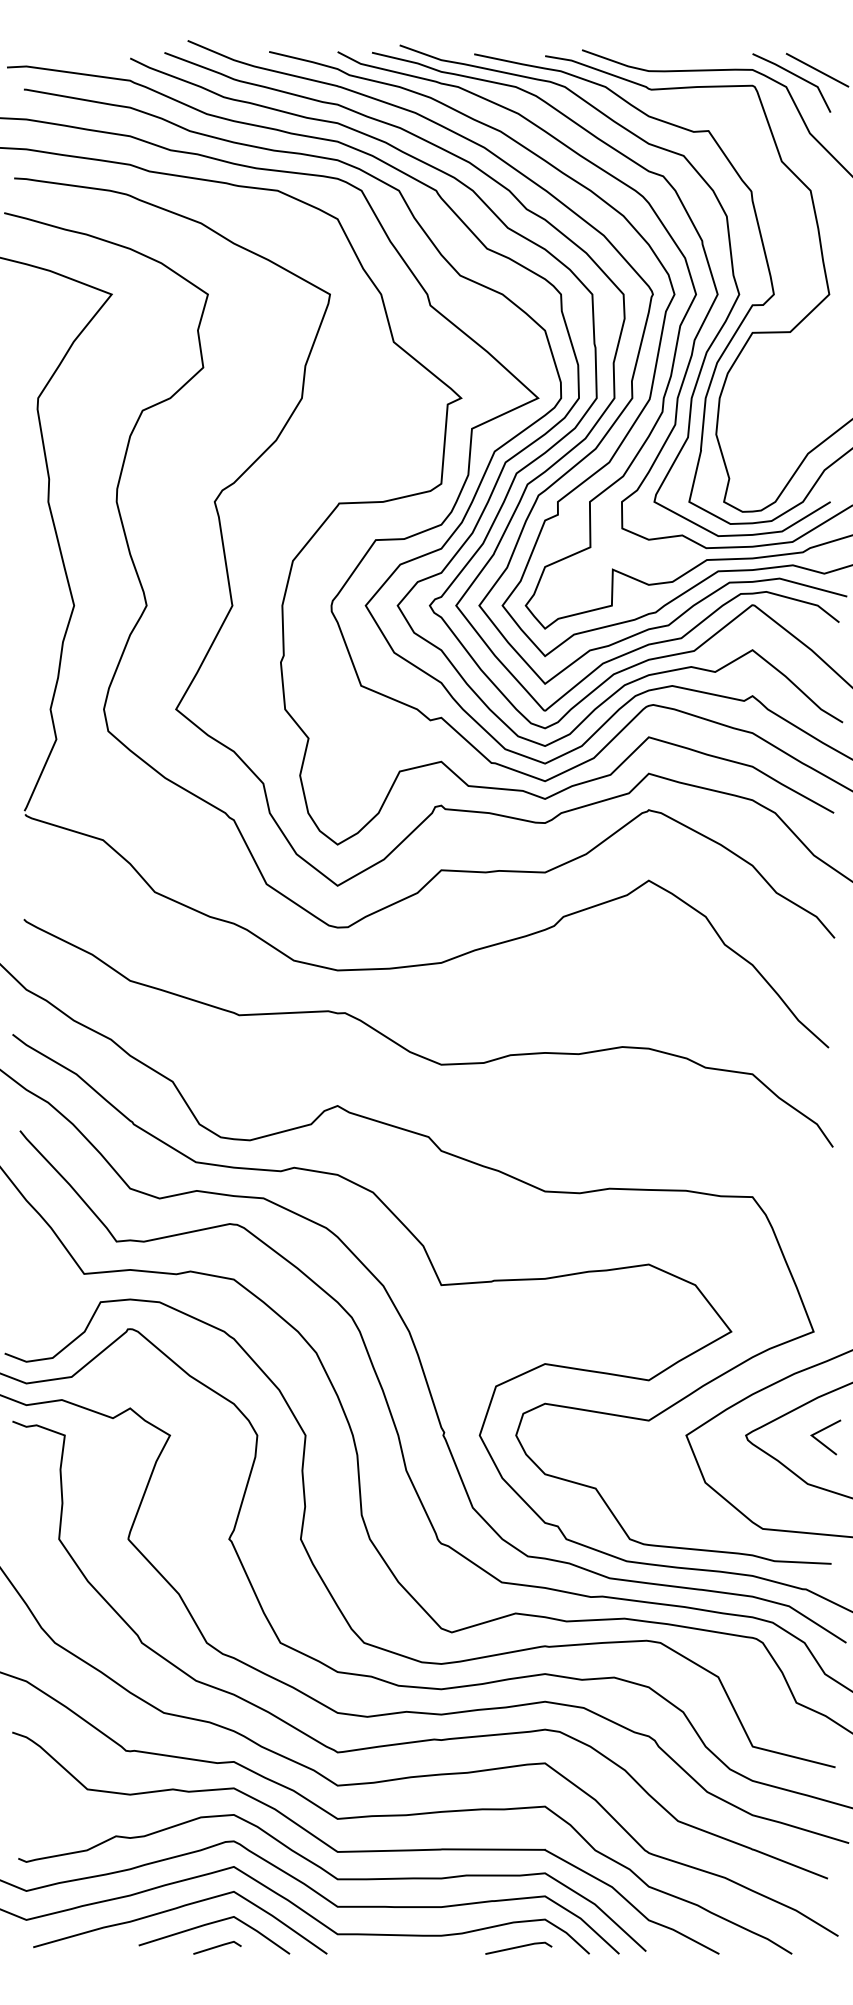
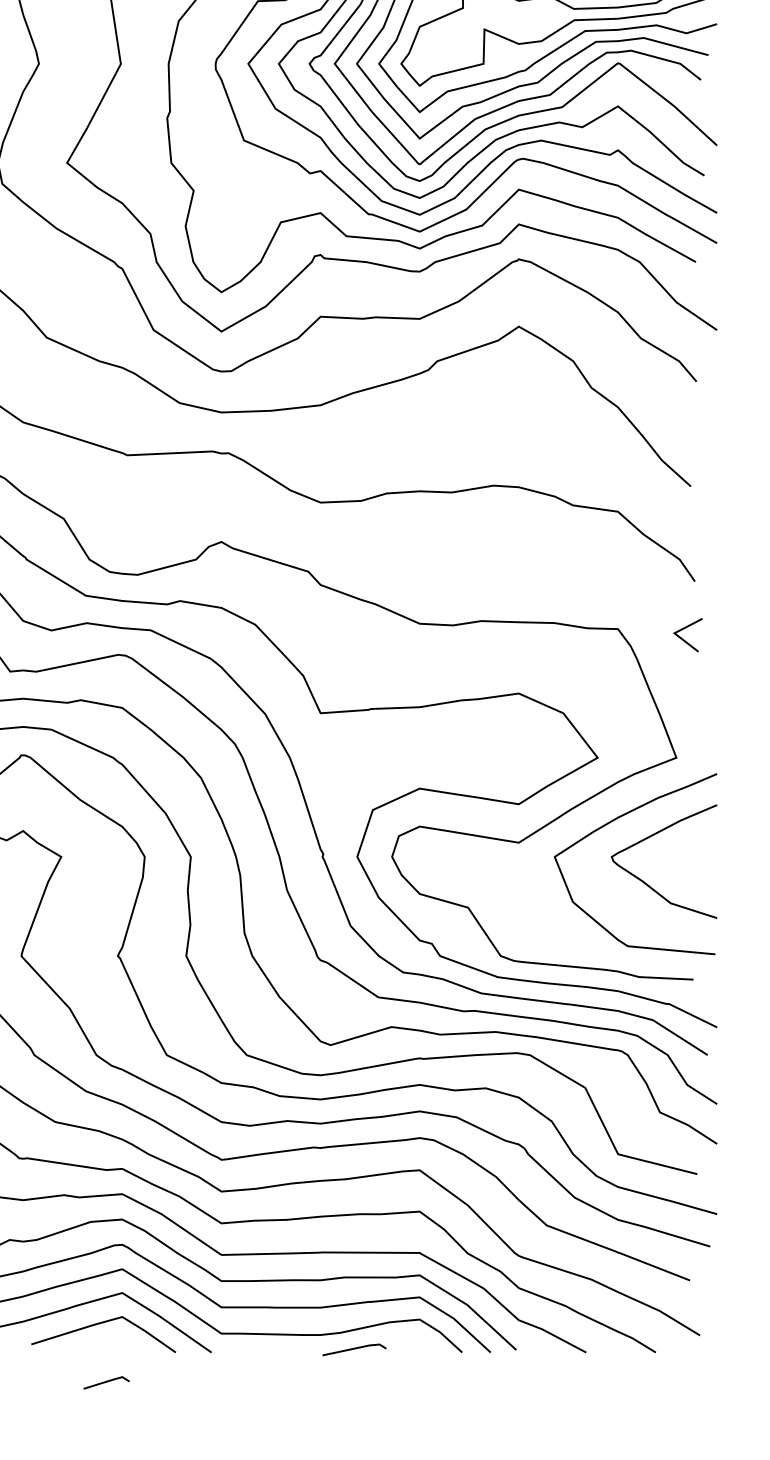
line: (821, 1441) -> (683, 639), moved
line: (217, 1947) -> (106, 1382), moved
line: (518, 1947) -> (354, 1349), moved

